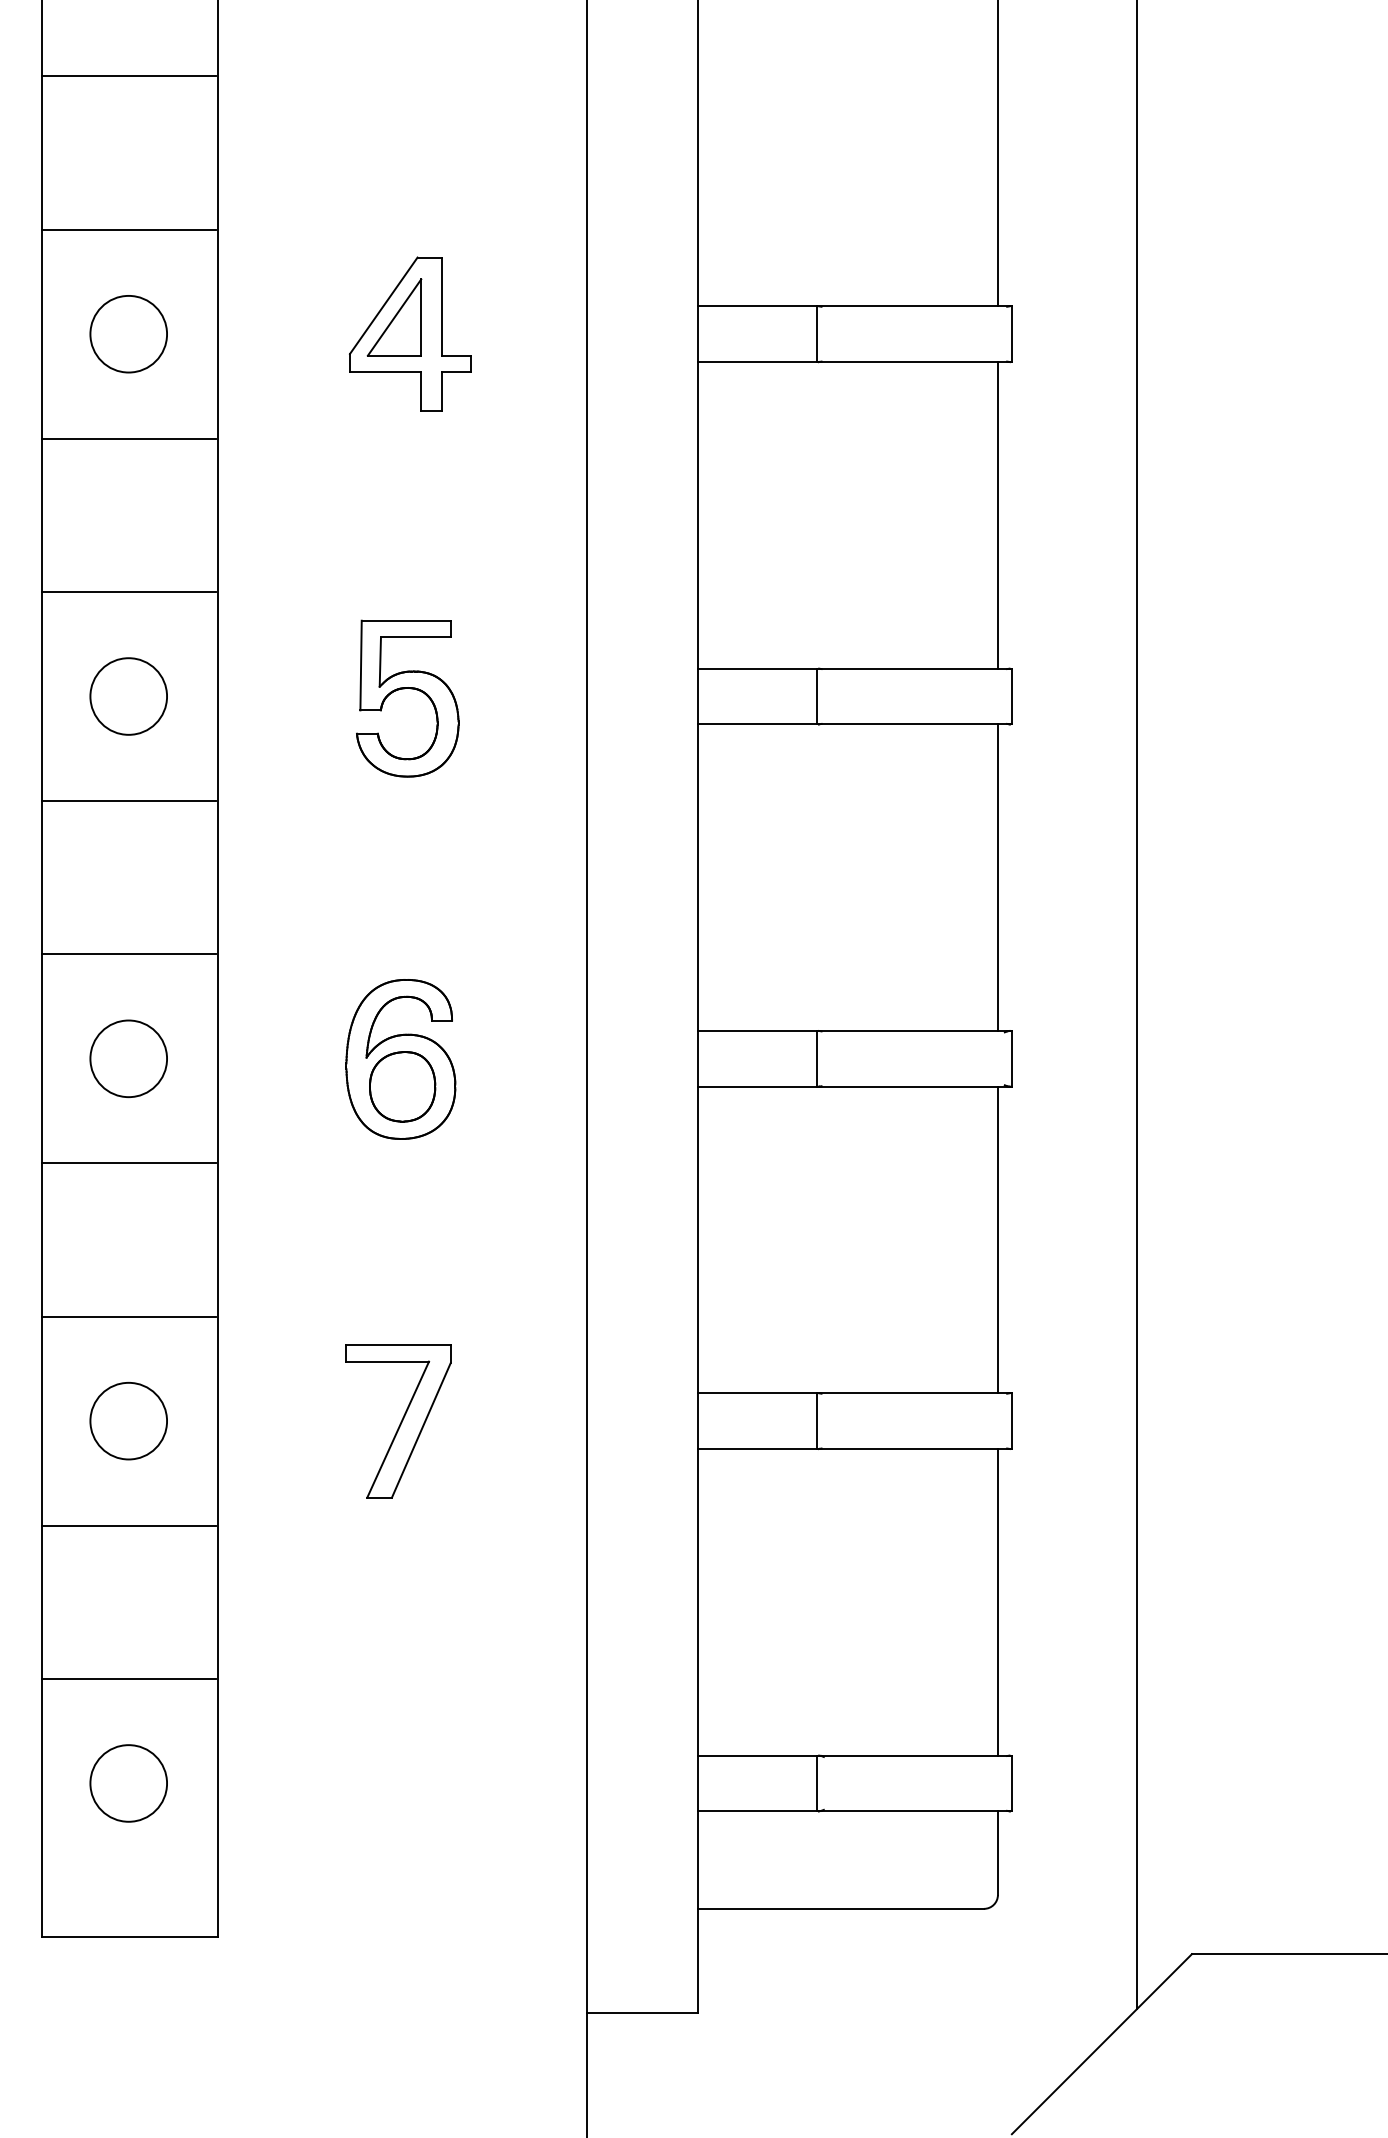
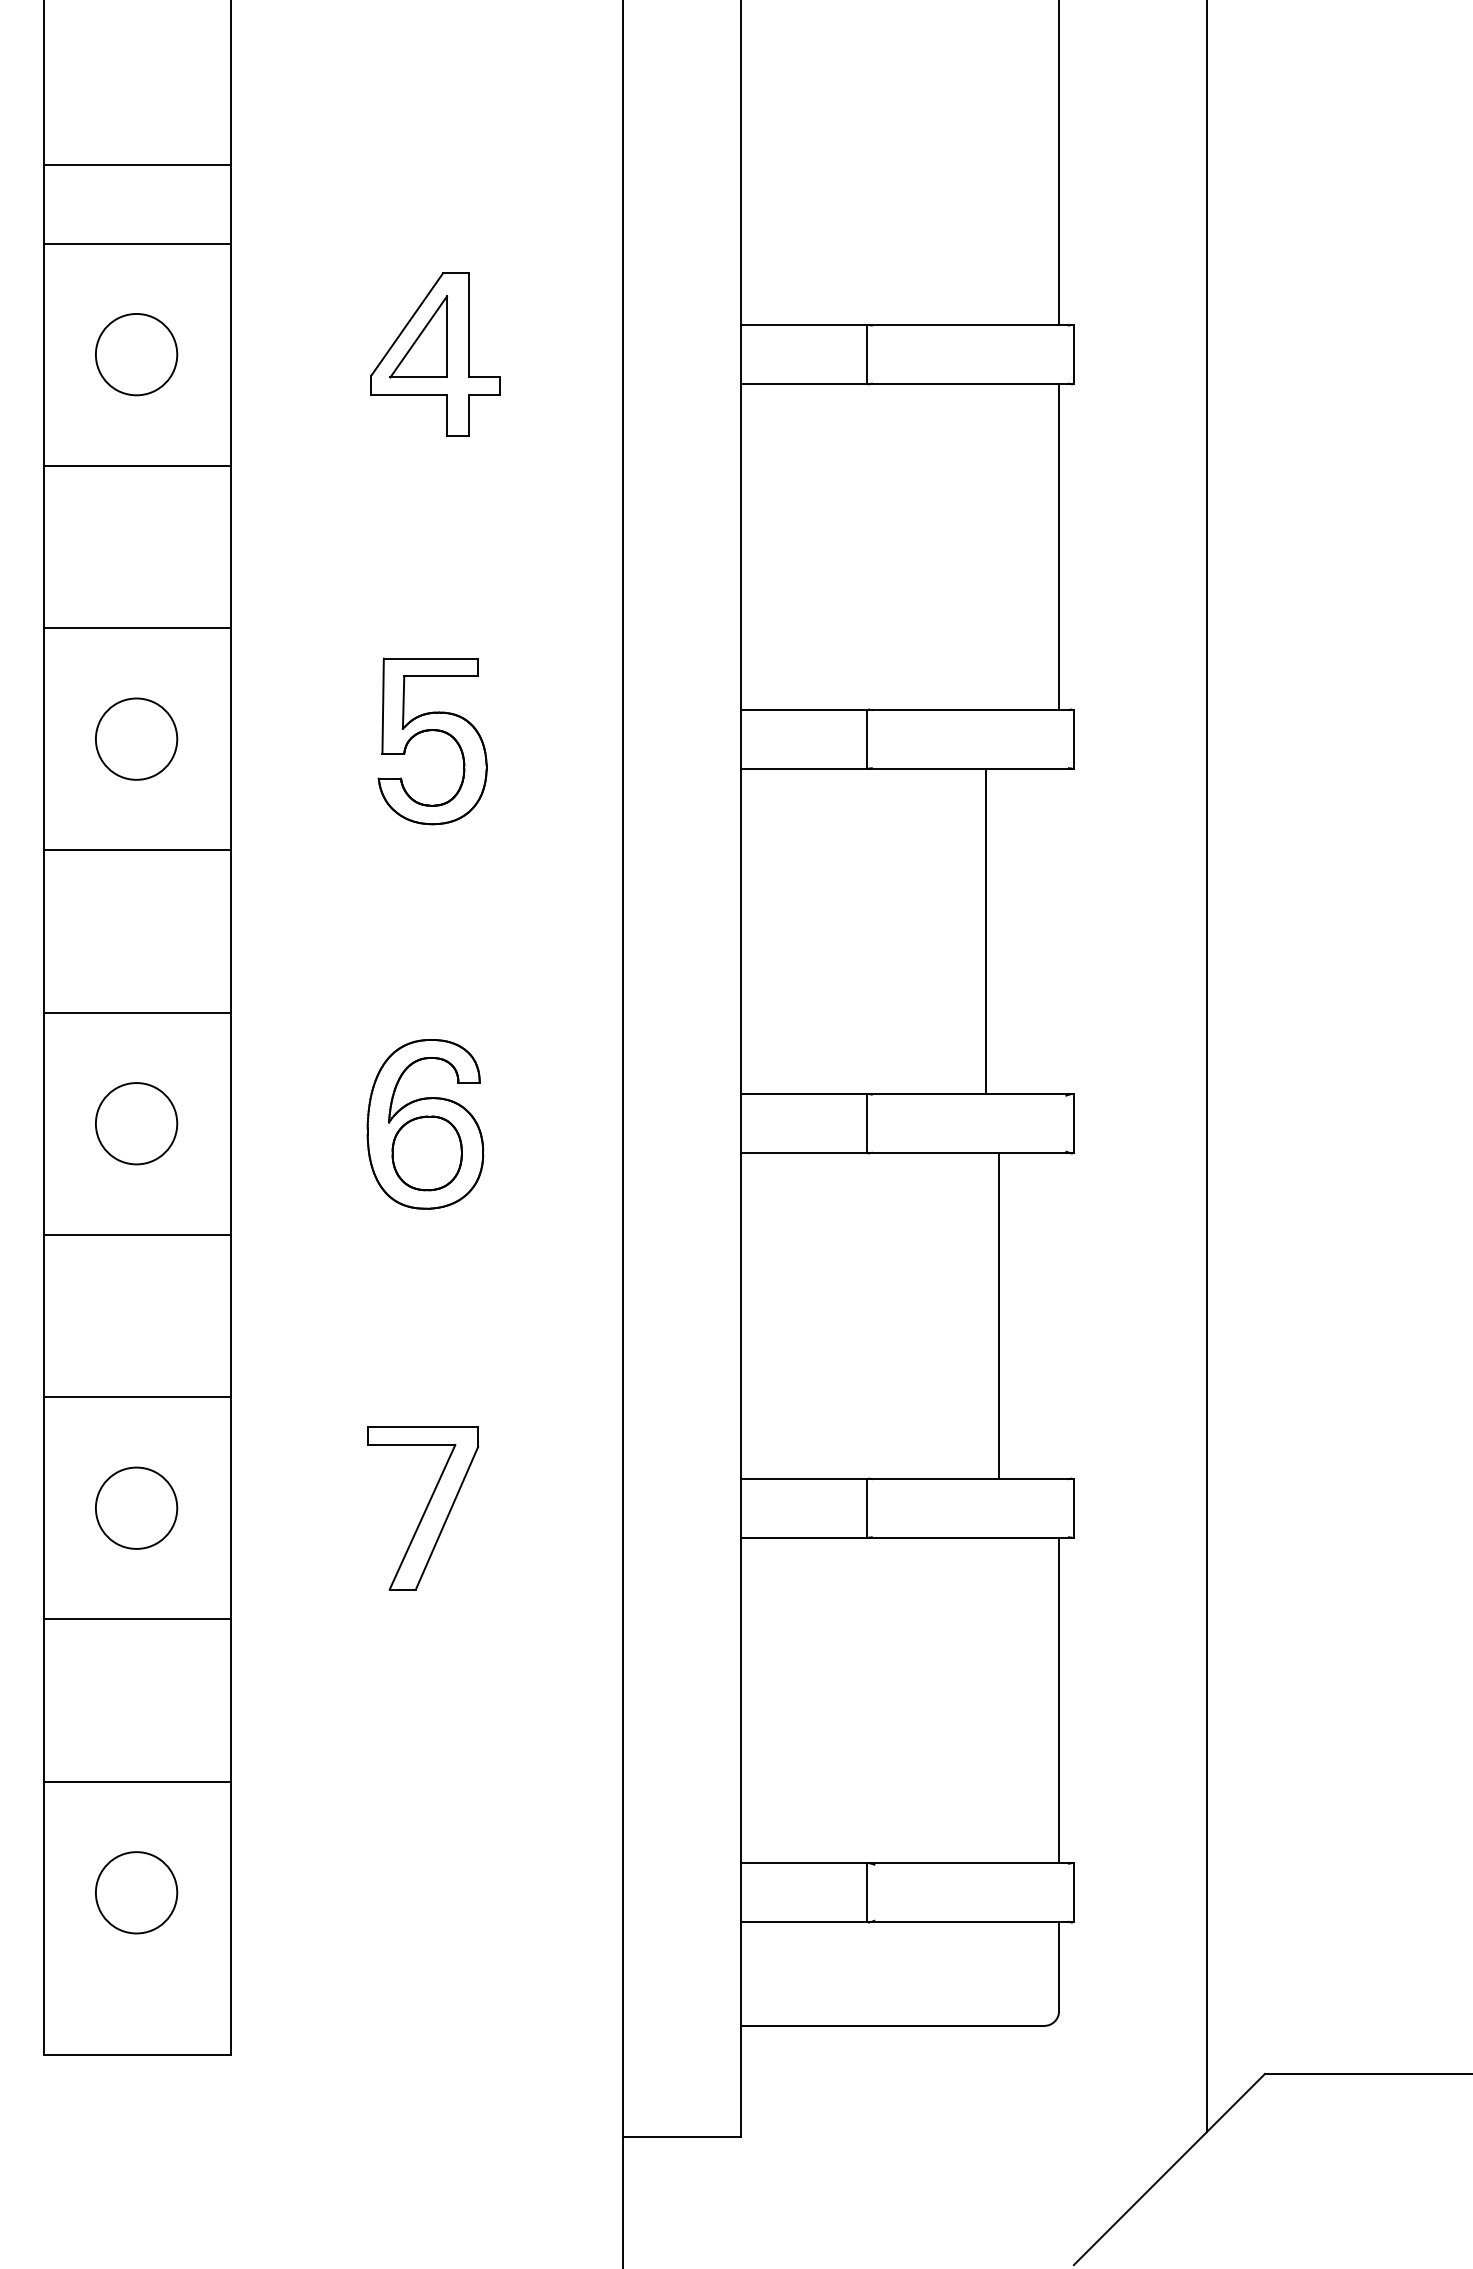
line: (128, 76) -> (136, 165), moved
line: (998, 877) -> (986, 931), moved
line: (998, 1239) -> (999, 1315), moved

